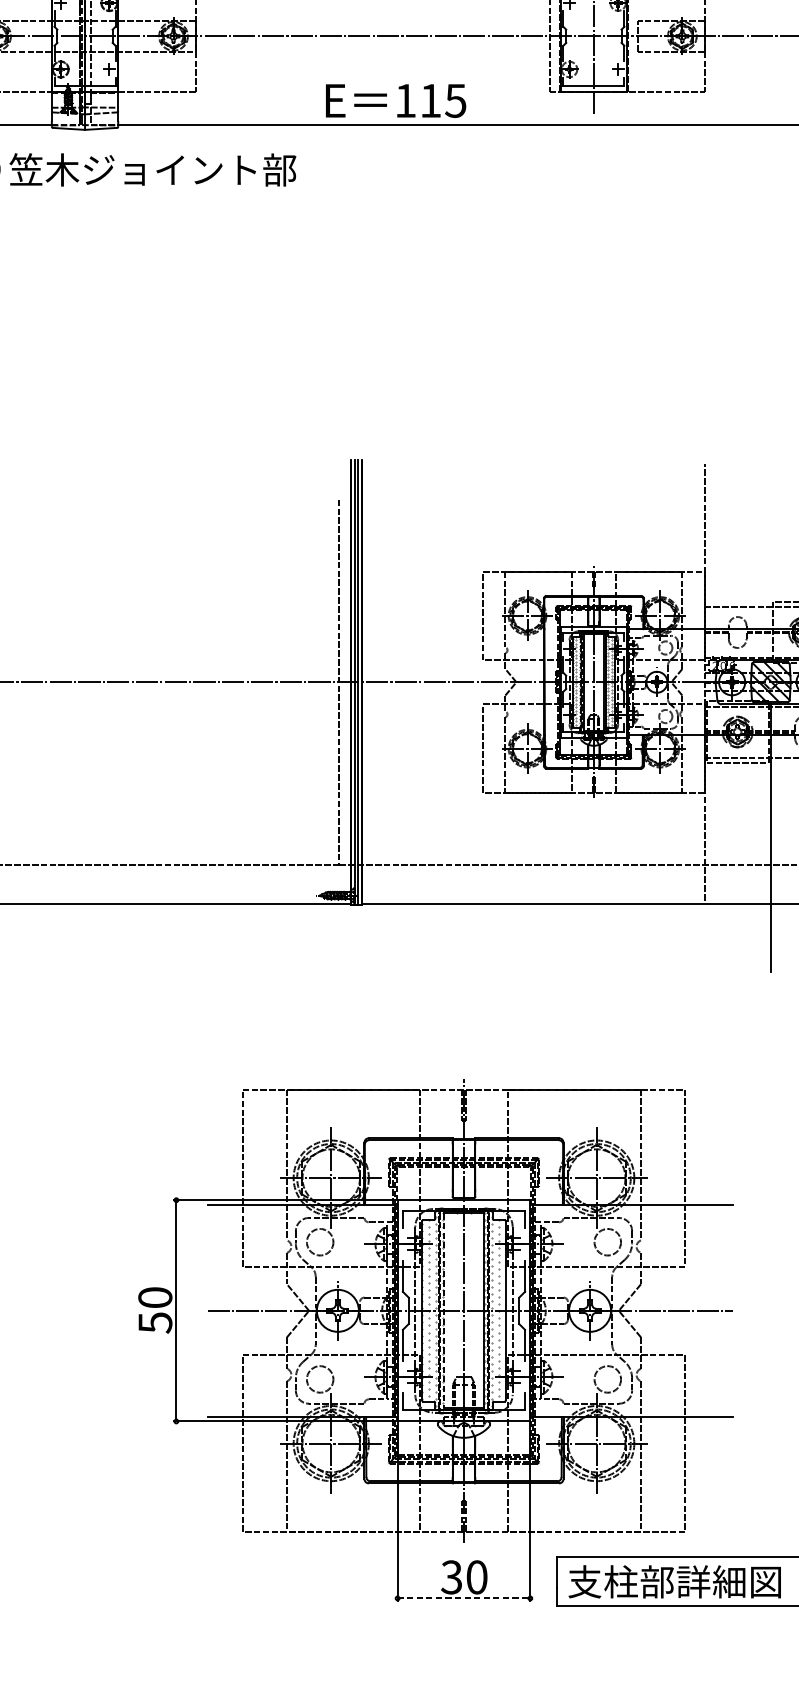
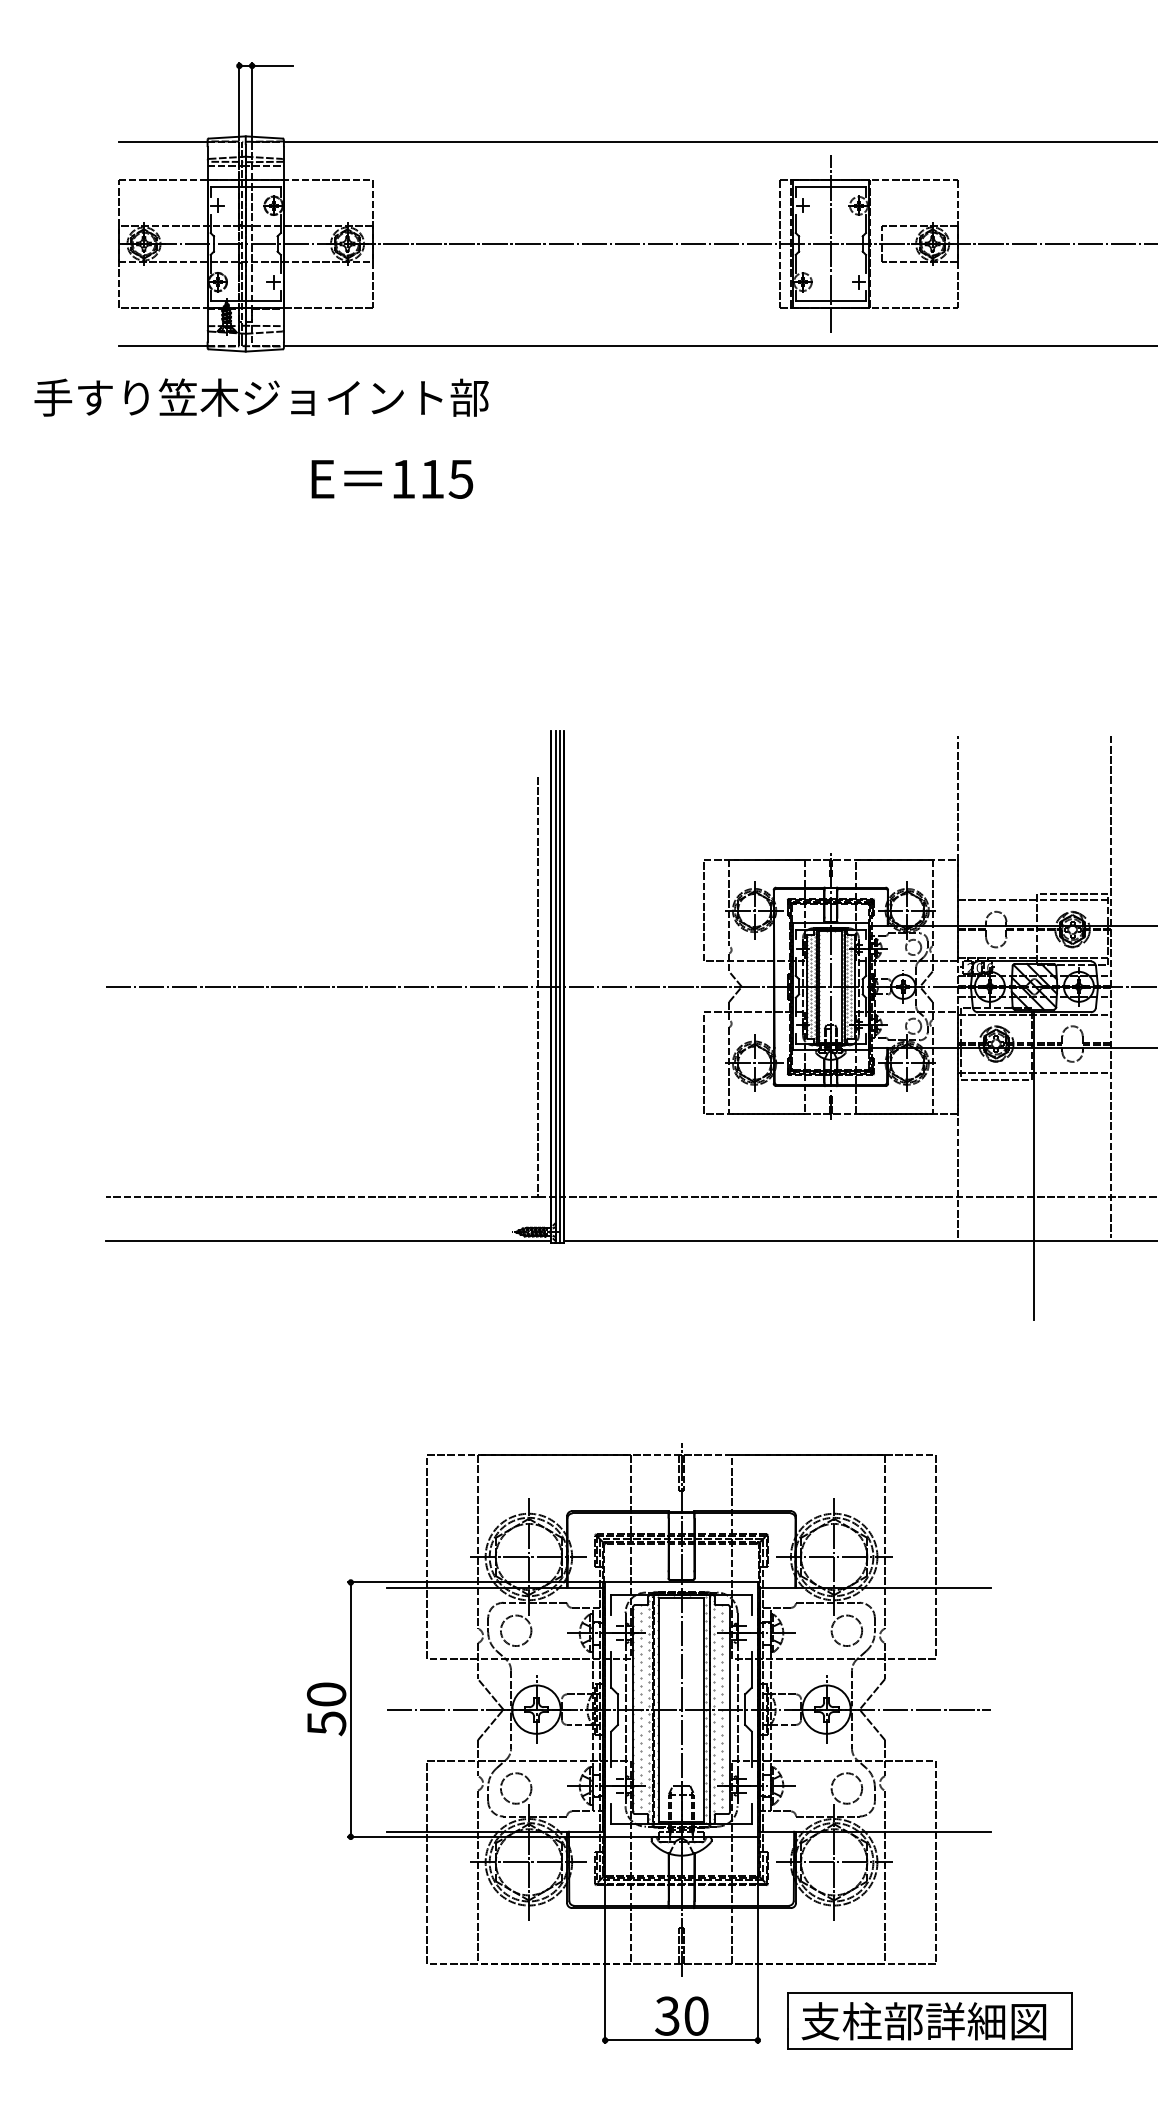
text: (396, 101) -> (392, 479), moved
line: (443, 1310) -> (658, 1709), dashed -> solid
line: (464, 1598) -> (682, 2040), dashed -> solid

